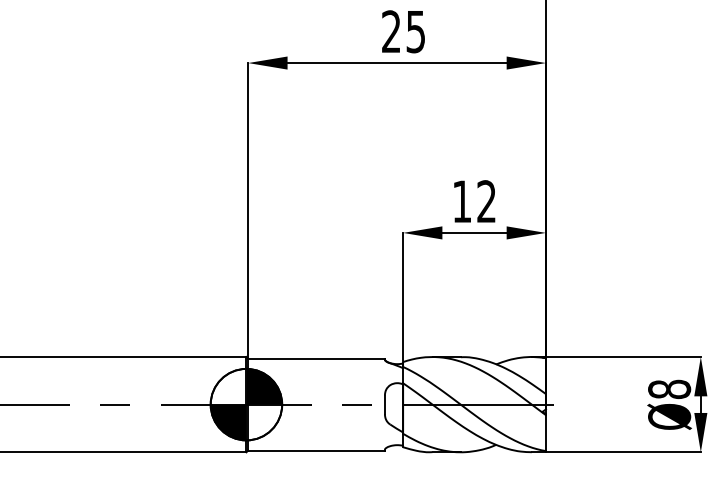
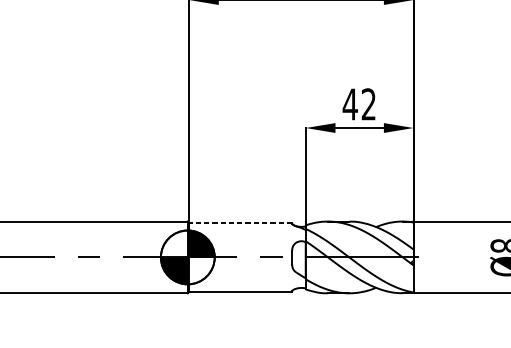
text: (461, 201) -> (349, 104), 12 -> 42
line: (316, 358) -> (240, 222), solid -> dashed

